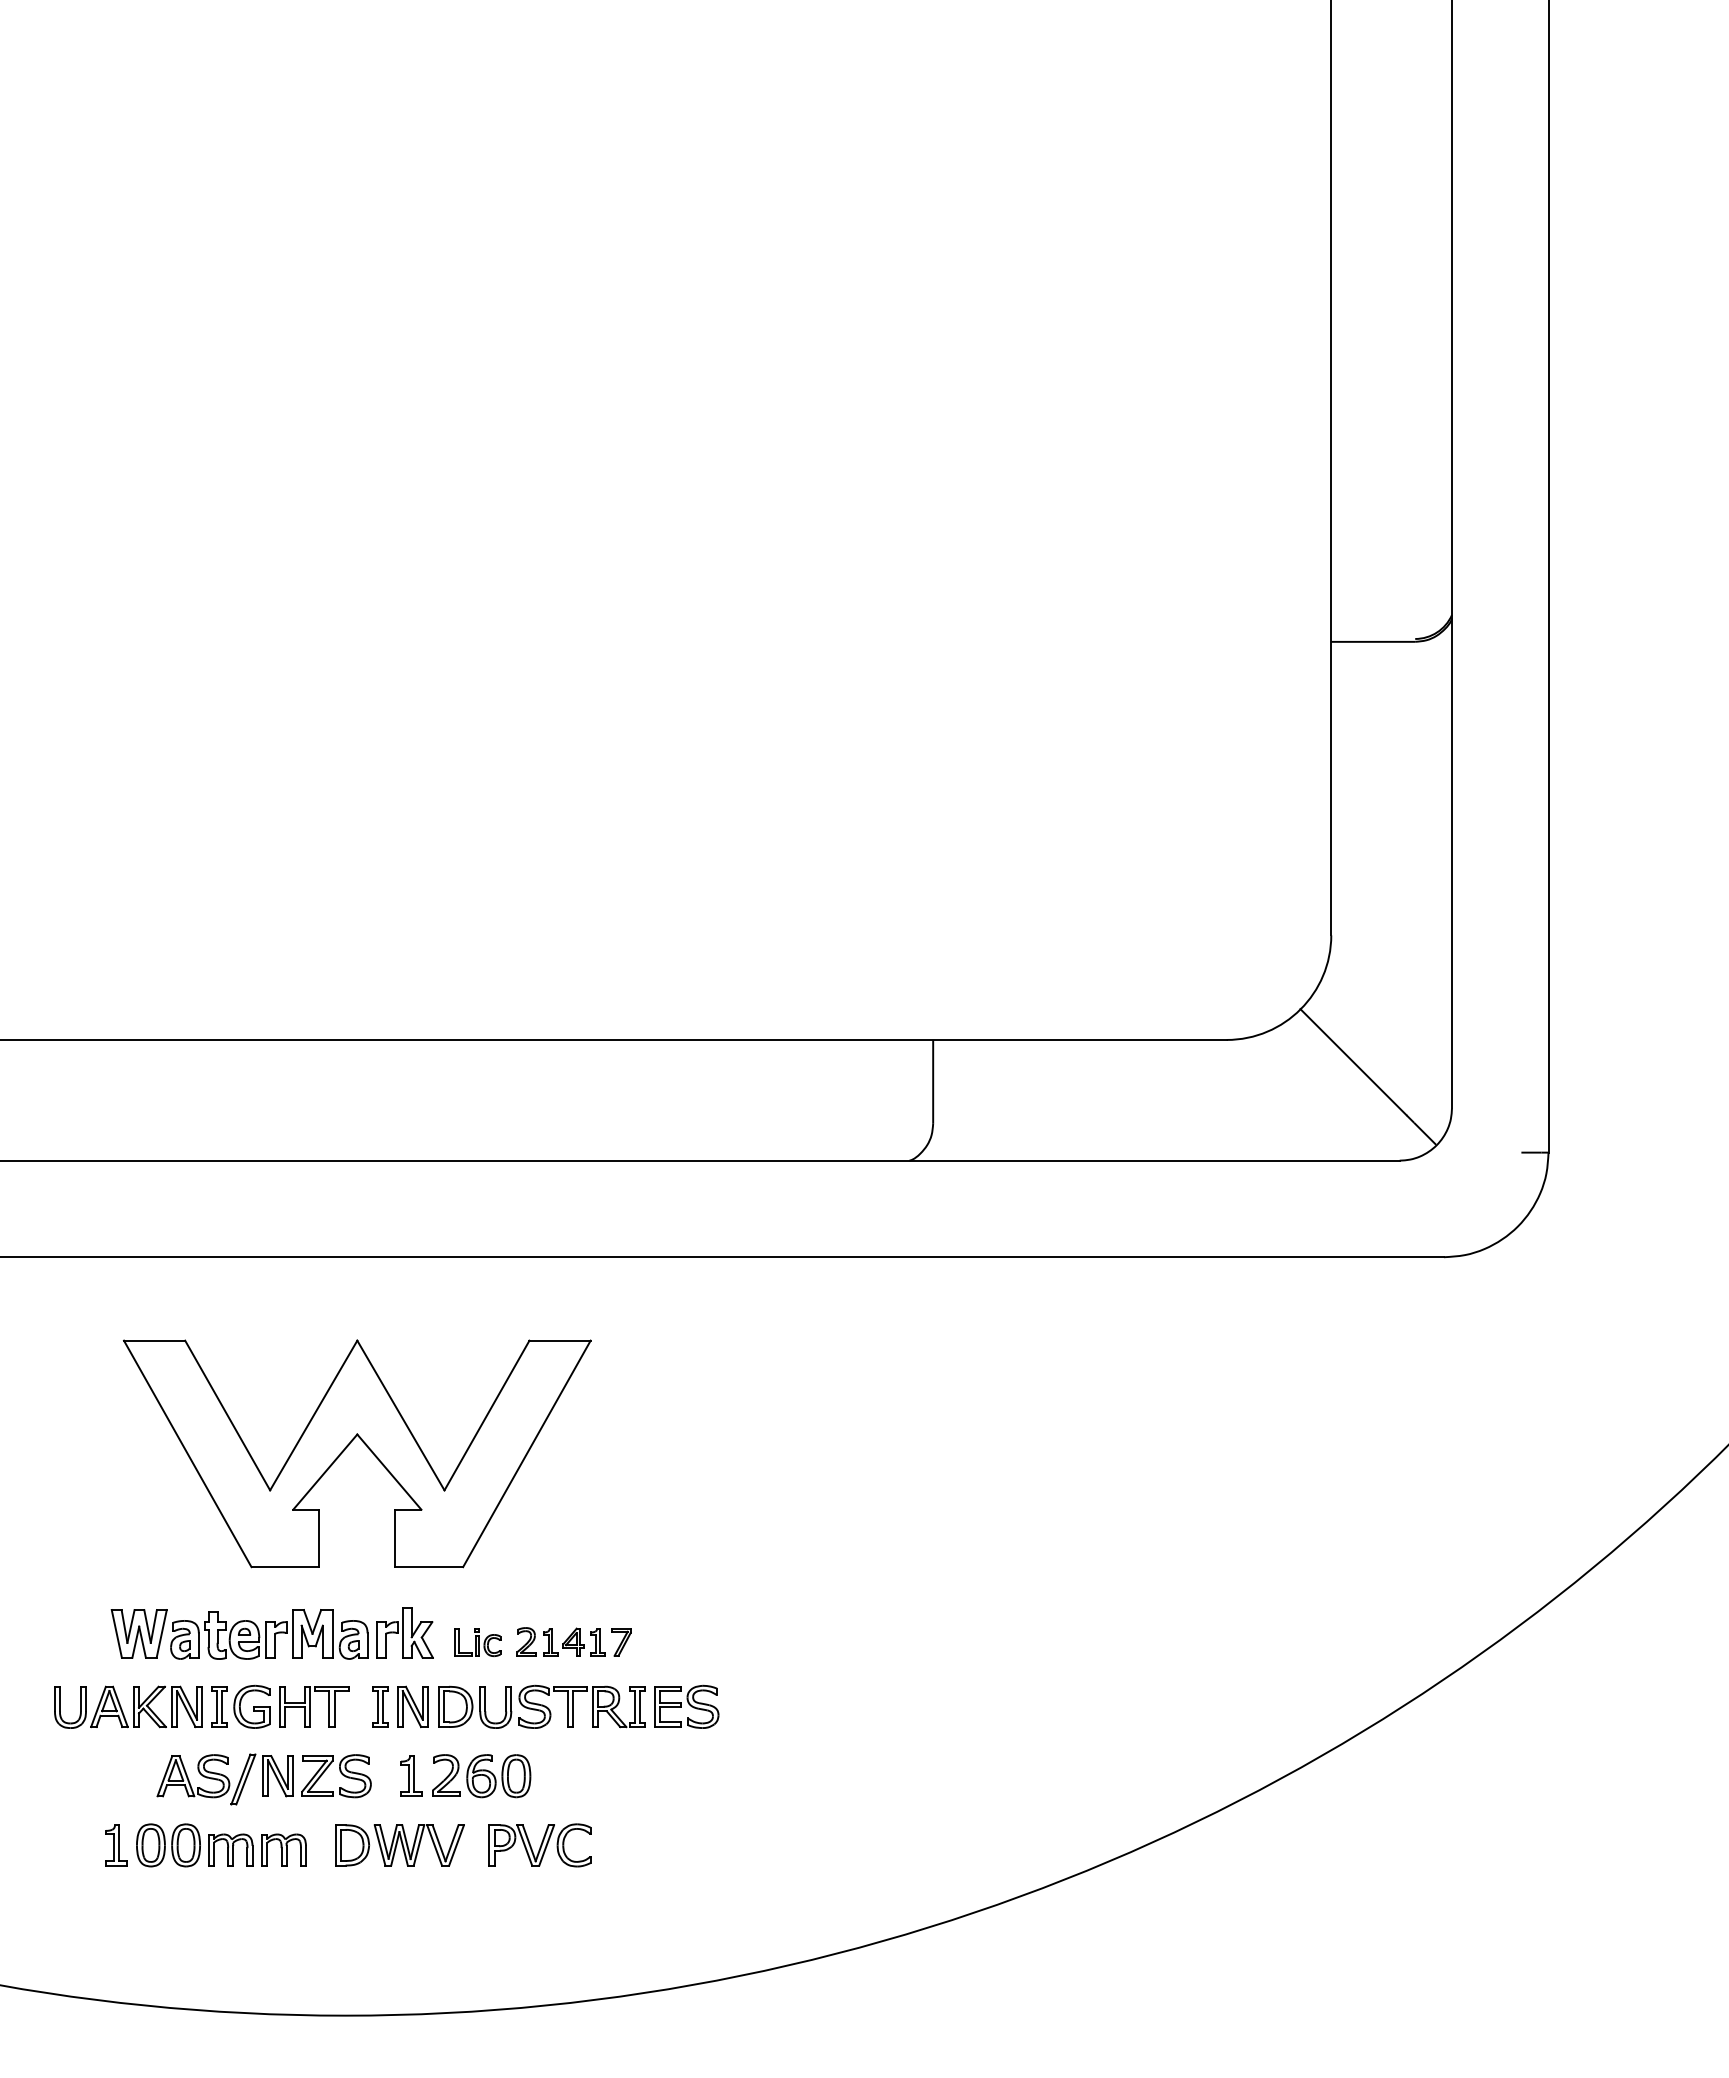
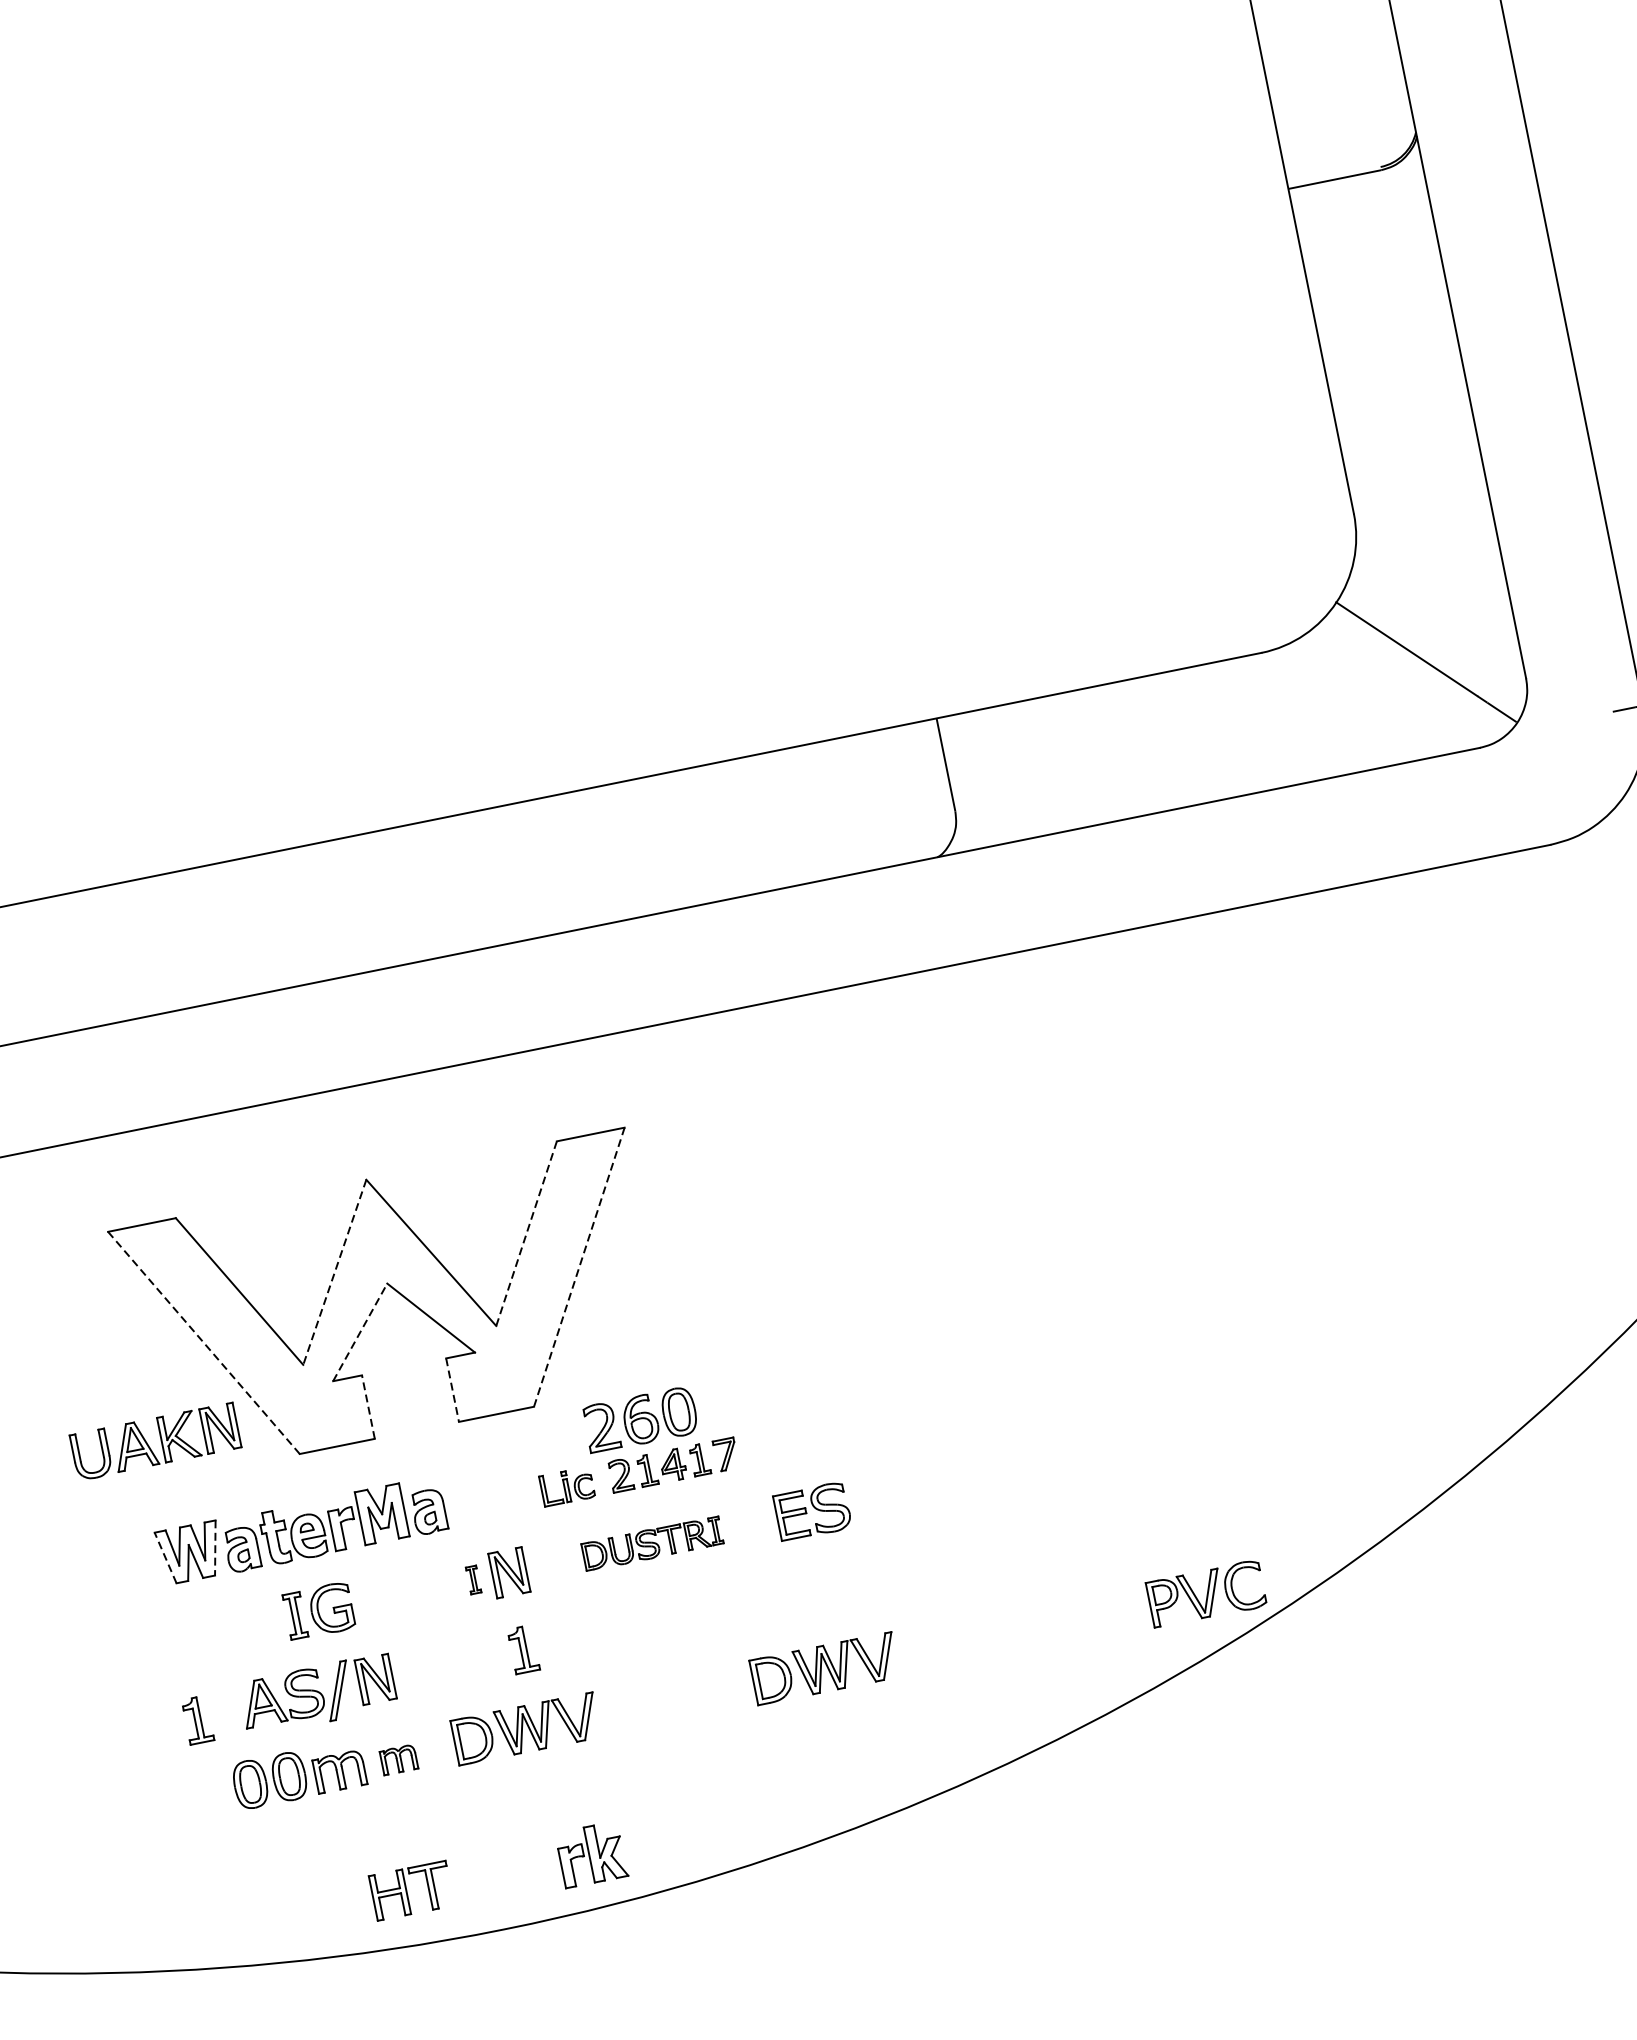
line: (313, 1415) -> (334, 1272), solid -> dashed
line: (486, 1415) -> (526, 1233), solid -> dashed
line: (187, 1453) -> (203, 1342), solid -> dashed
line: (526, 1453) -> (578, 1266), solid -> dashed
line: (325, 1471) -> (360, 1331), solid -> dashed
line: (319, 1538) -> (368, 1407), solid -> dashed
line: (395, 1538) -> (452, 1390), solid -> dashed
part: (404, 1632) -> (591, 1854), moved
line: (116, 1633) -> (165, 1557), solid -> dashed
line: (161, 1634) -> (215, 1548), solid -> dashed
part: (128, 1706) -> (155, 1440), moved
part: (314, 1706) -> (411, 1890), moved
part: (380, 1706) -> (473, 1579), size x0.6
part: (541, 1706) -> (651, 1543), size x0.6
part: (336, 1776) -> (440, 1666), removed
part: (481, 1776) -> (640, 1420), moved
part: (116, 1845) -> (197, 1720), moved
part: (539, 1845) -> (1205, 1594), moved
part: (669, 1845) -> (824, 1668), added
part: (283, 1849) -> (398, 1759), size x0.7

